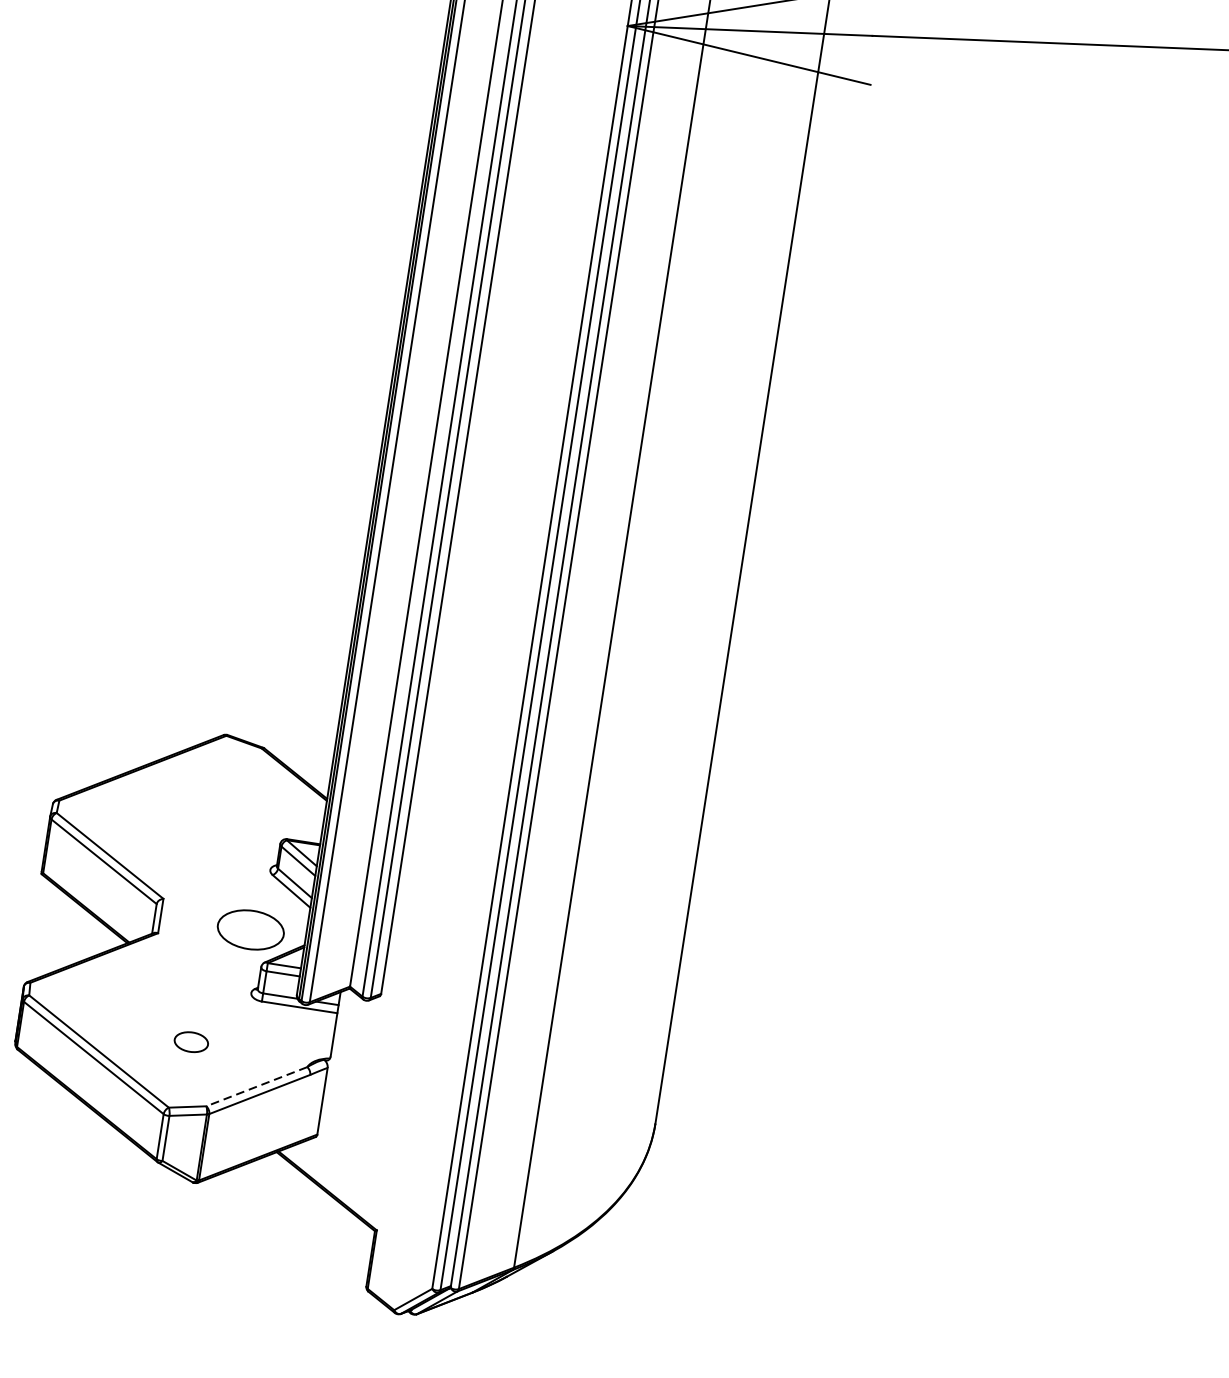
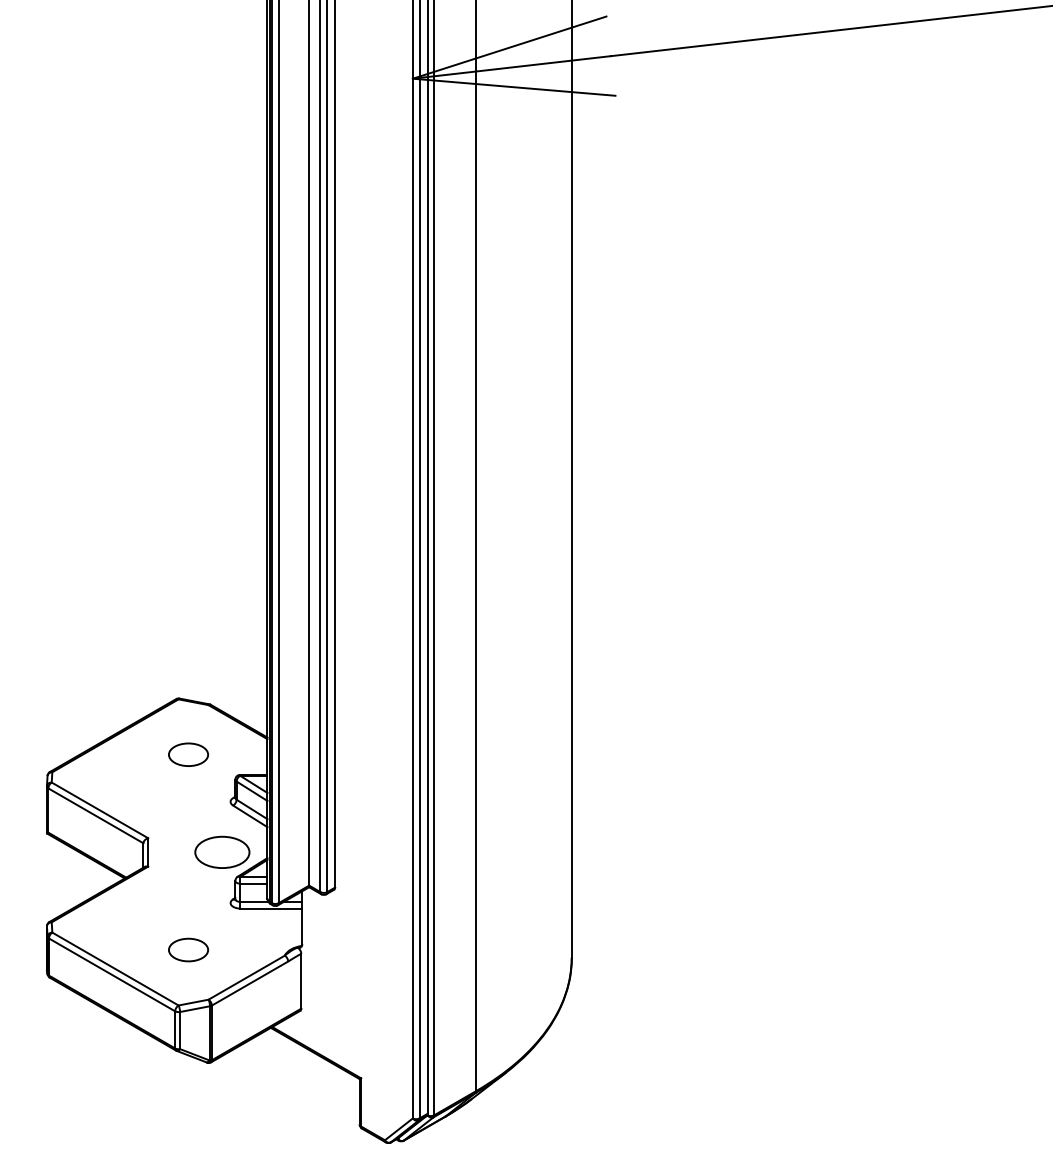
part: (228, 804) -> (188, 754), added
part: (191, 1041) -> (188, 949), size x1.43
line: (256, 1086) -> (246, 977), dashed -> solid

